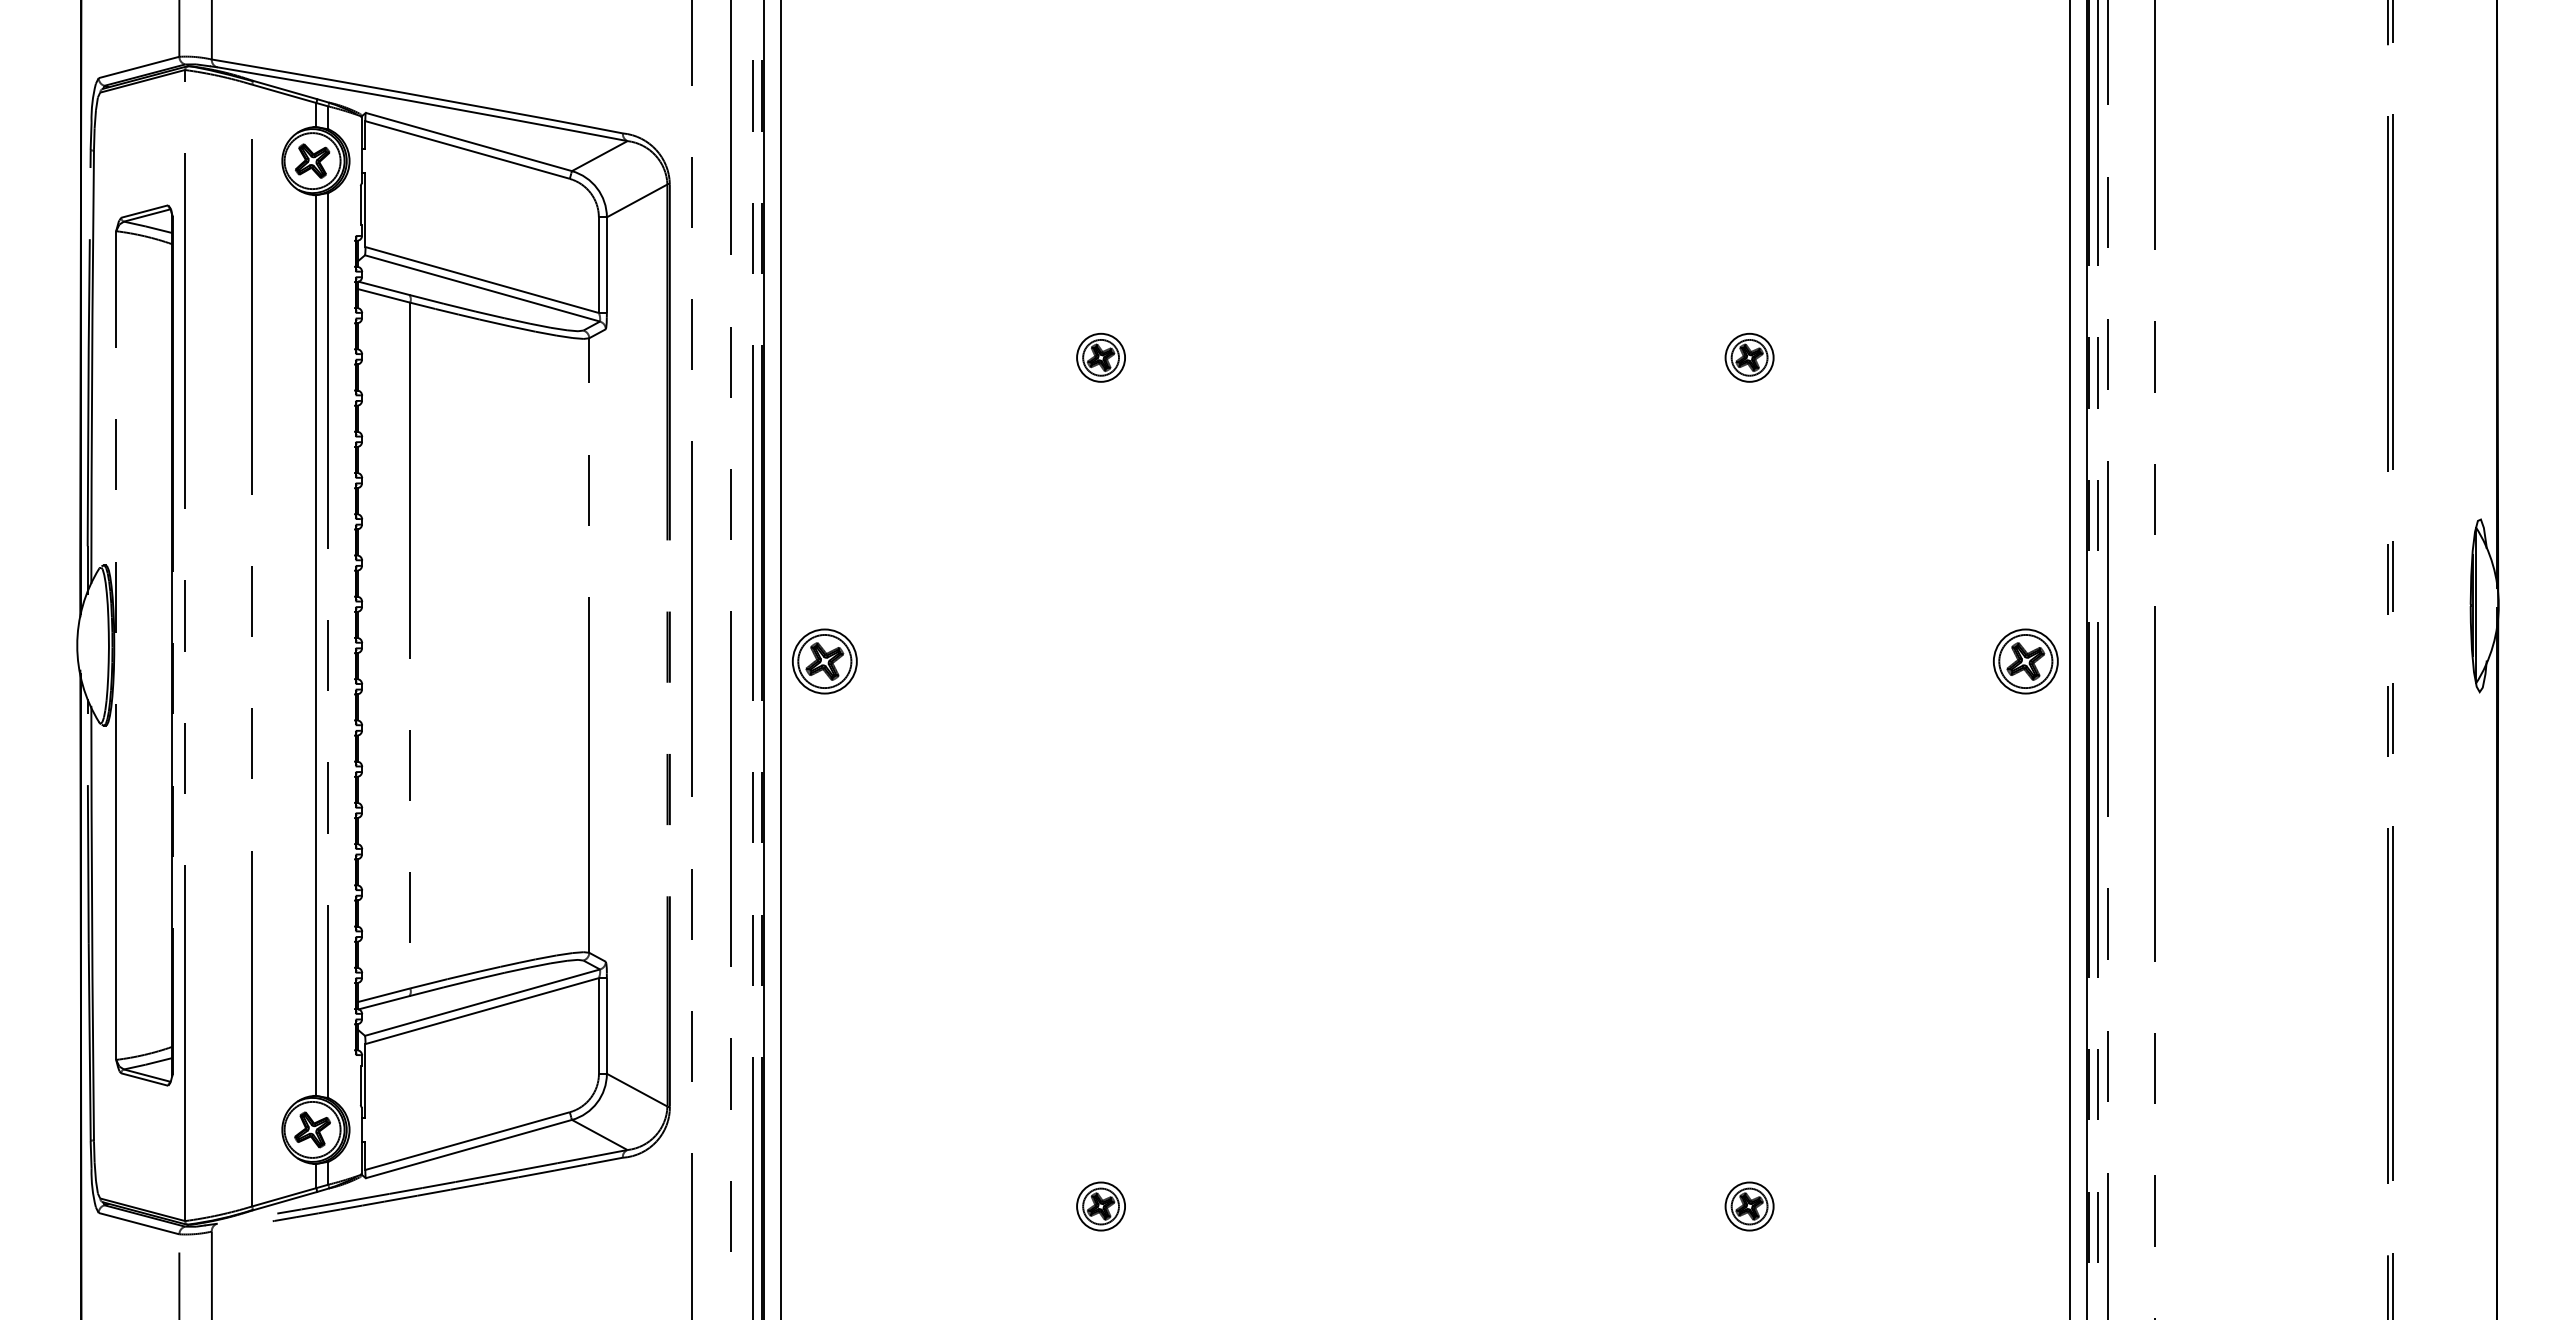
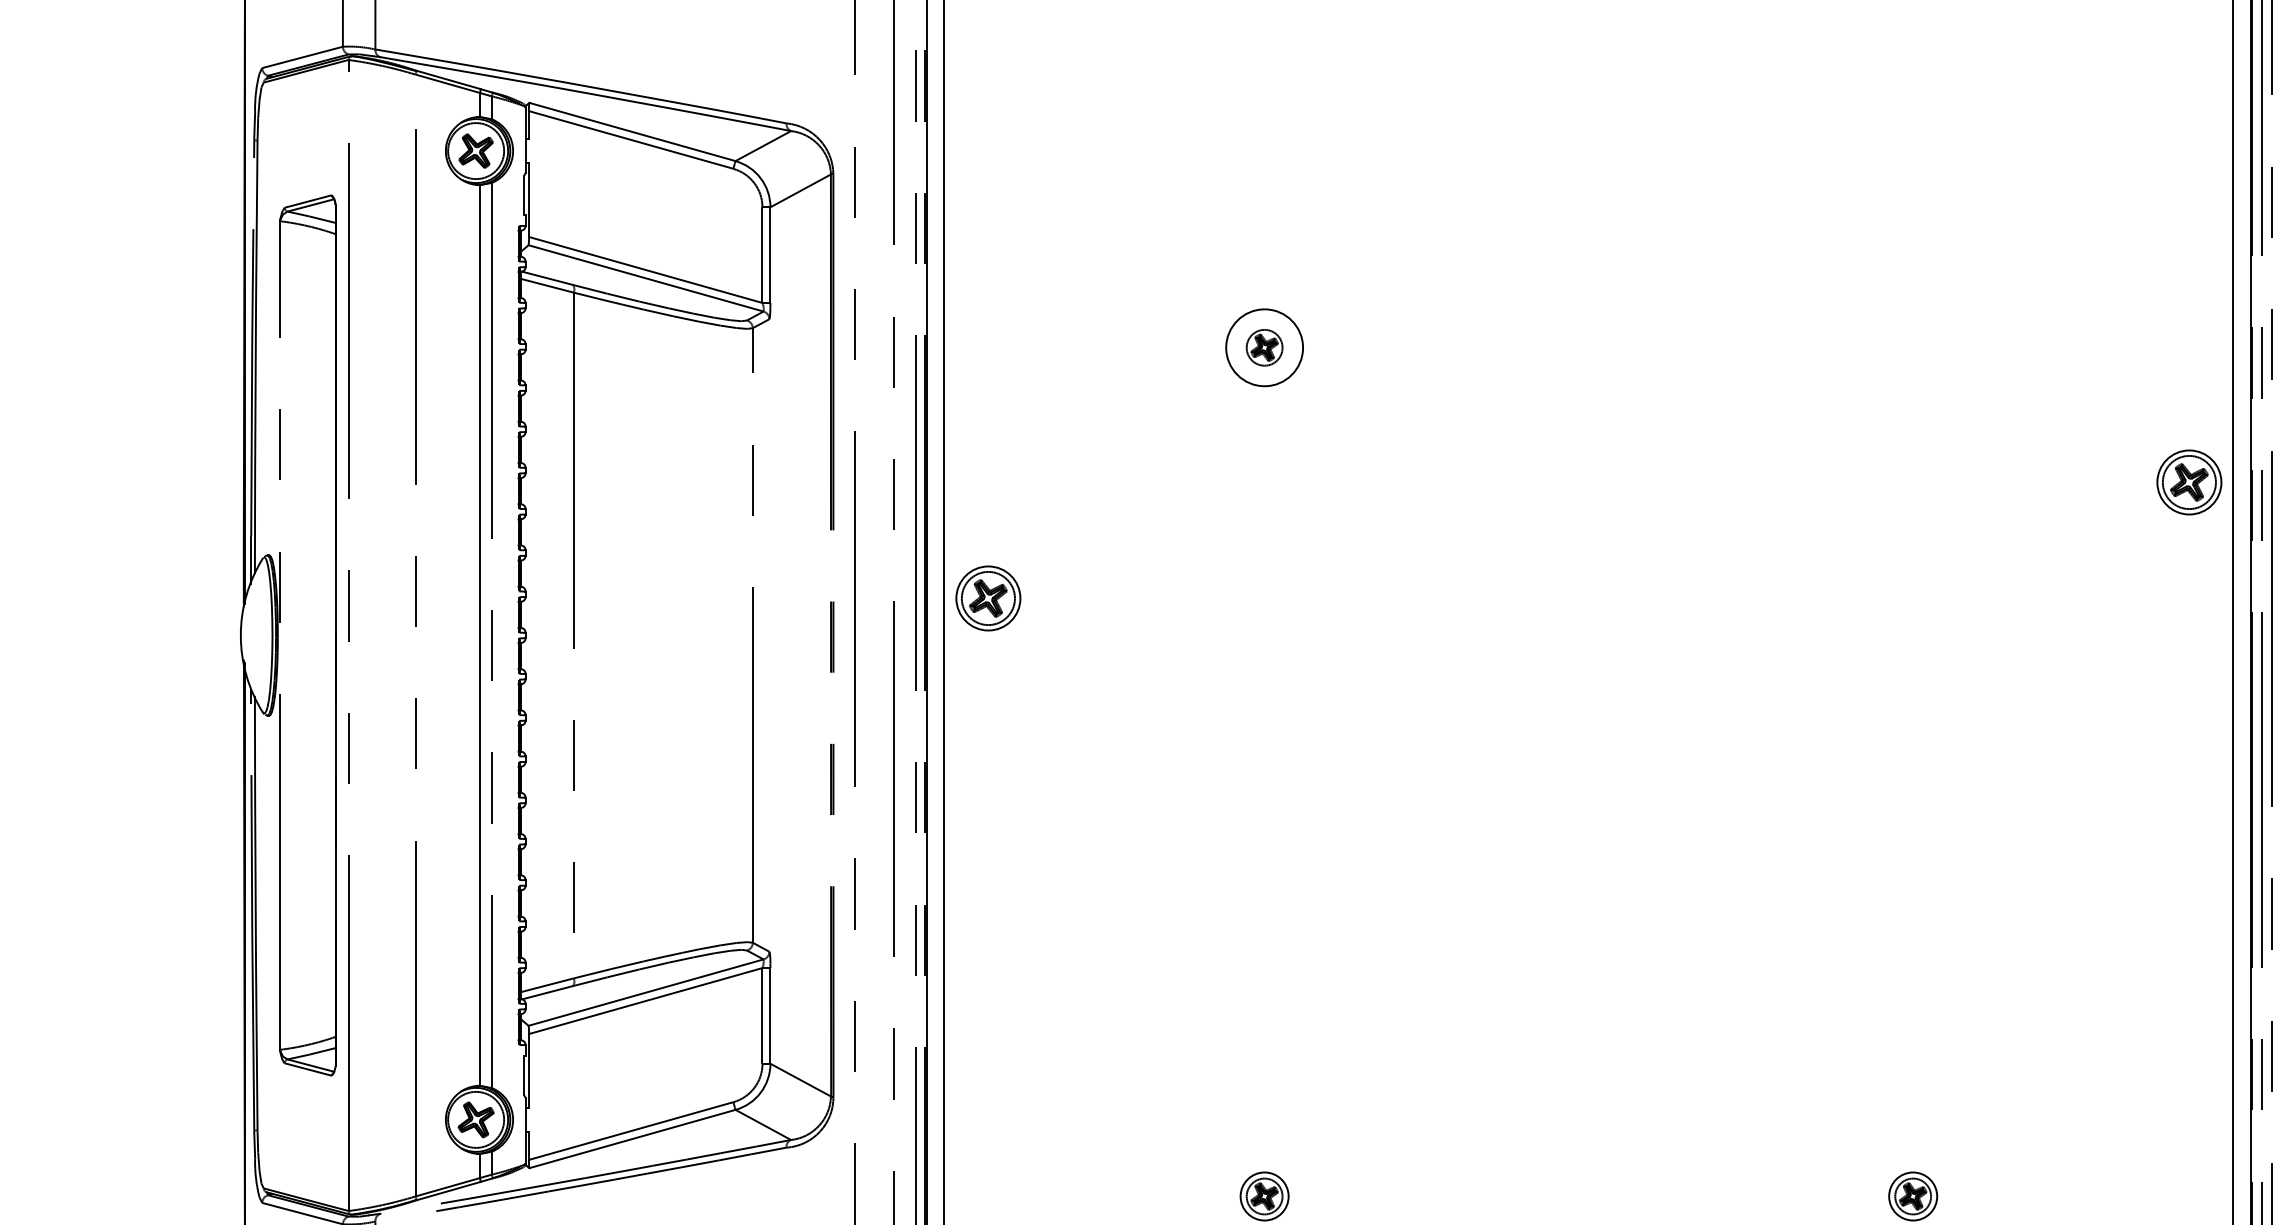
circle: (1101, 357) -> (1265, 347), size x1.6
part: (1749, 357) -> (1913, 347), removed
part: (824, 661) -> (988, 598), moved
part: (2025, 661) -> (2189, 482), moved

